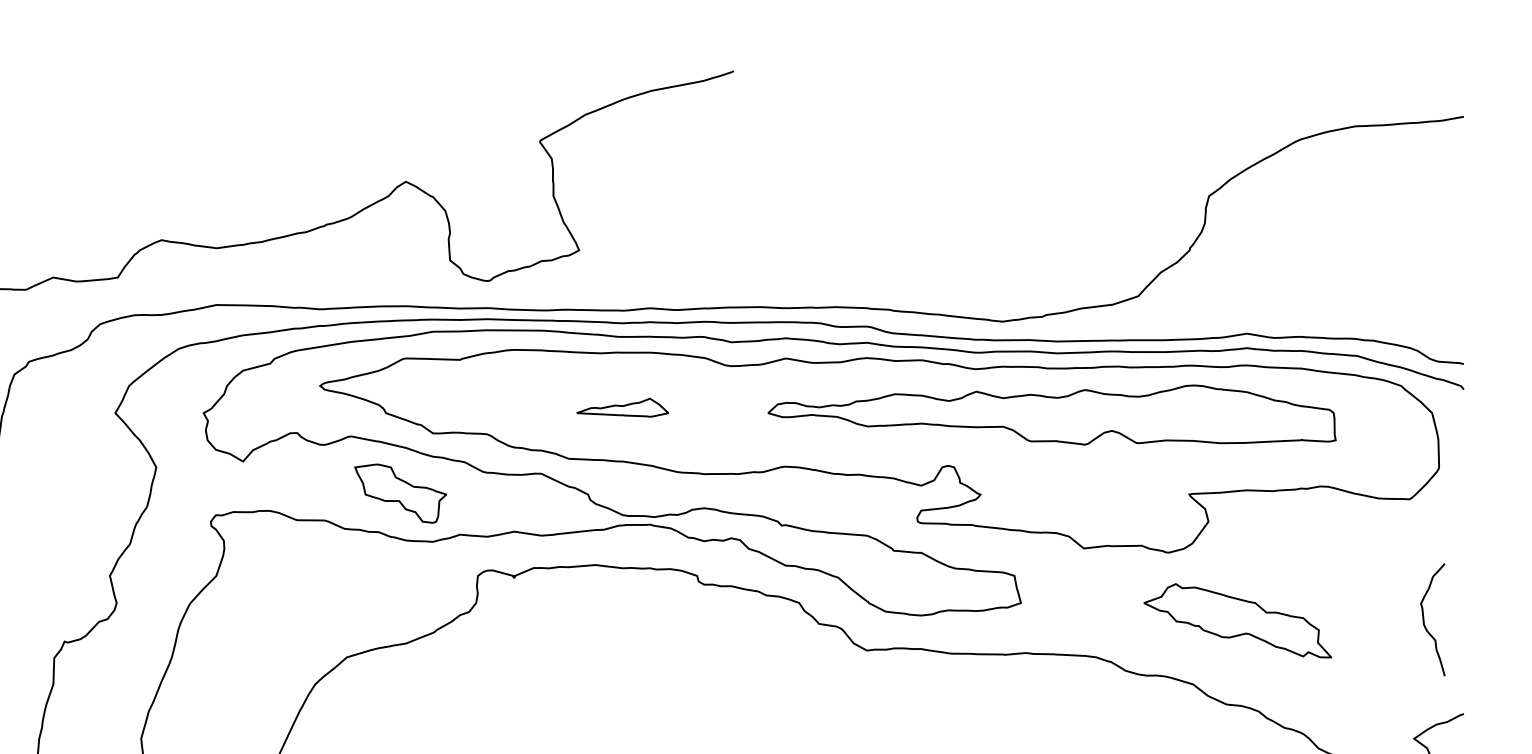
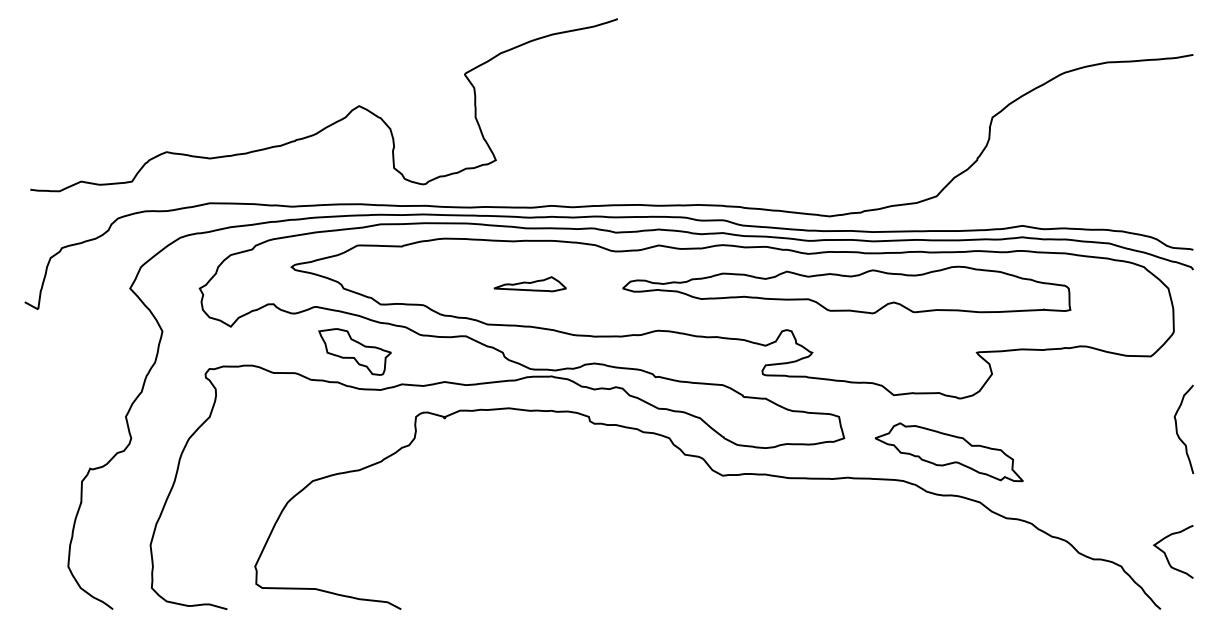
part: (1051, 414) -> (846, 289), moved
curve: (1424, 618) -> (1177, 428), moved
part: (1236, 621) -> (948, 452), moved

